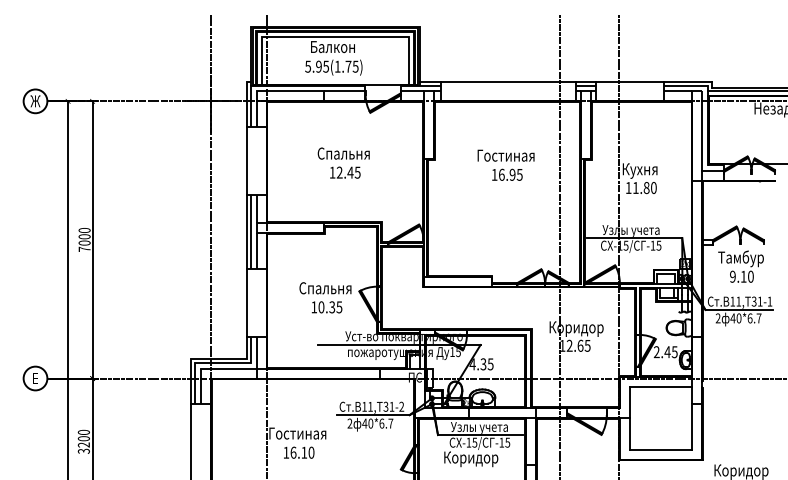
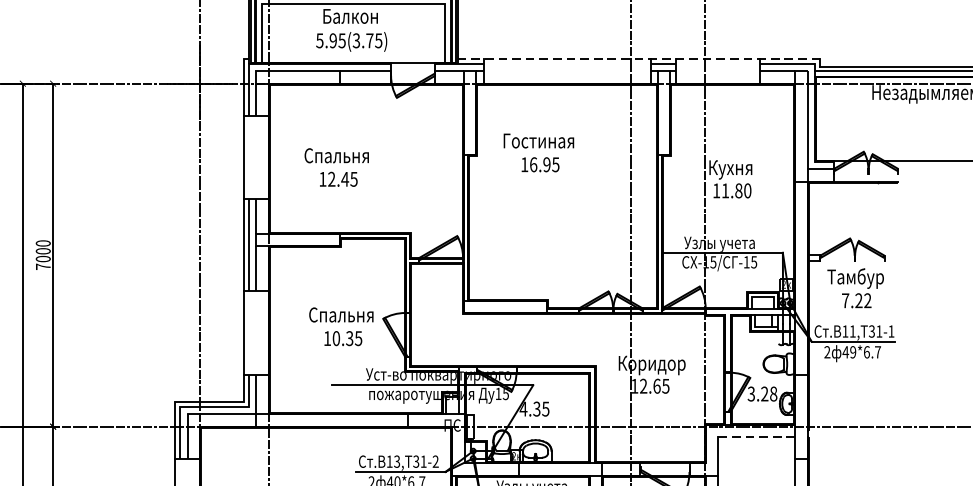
text: (337, 66) -> (356, 40), 5.95(1.75) -> 5.95(3.75)
line: (566, 81) -> (639, 59), solid -> dashed
text: (343, 162) -> (336, 166), moved
text: (505, 164) -> (538, 151), moved
text: (741, 276) -> (856, 300), 9.10 -> 7.22
text: (738, 318) -> (852, 352), 40*6.7 -> 49*6.7
text: (665, 352) -> (762, 394), 2.45 -> 3.28
line: (661, 386) -> (757, 436), solid -> dashed
text: (370, 406) -> (397, 461), 11, -> 13,

